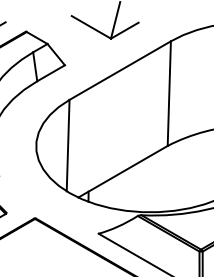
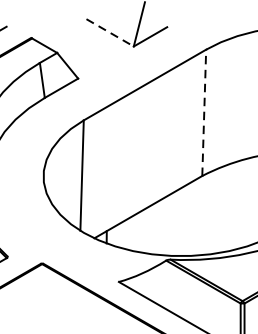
line: (91, 27) -> (110, 32), solid -> dashed
line: (169, 93) -> (204, 112), solid -> dashed

